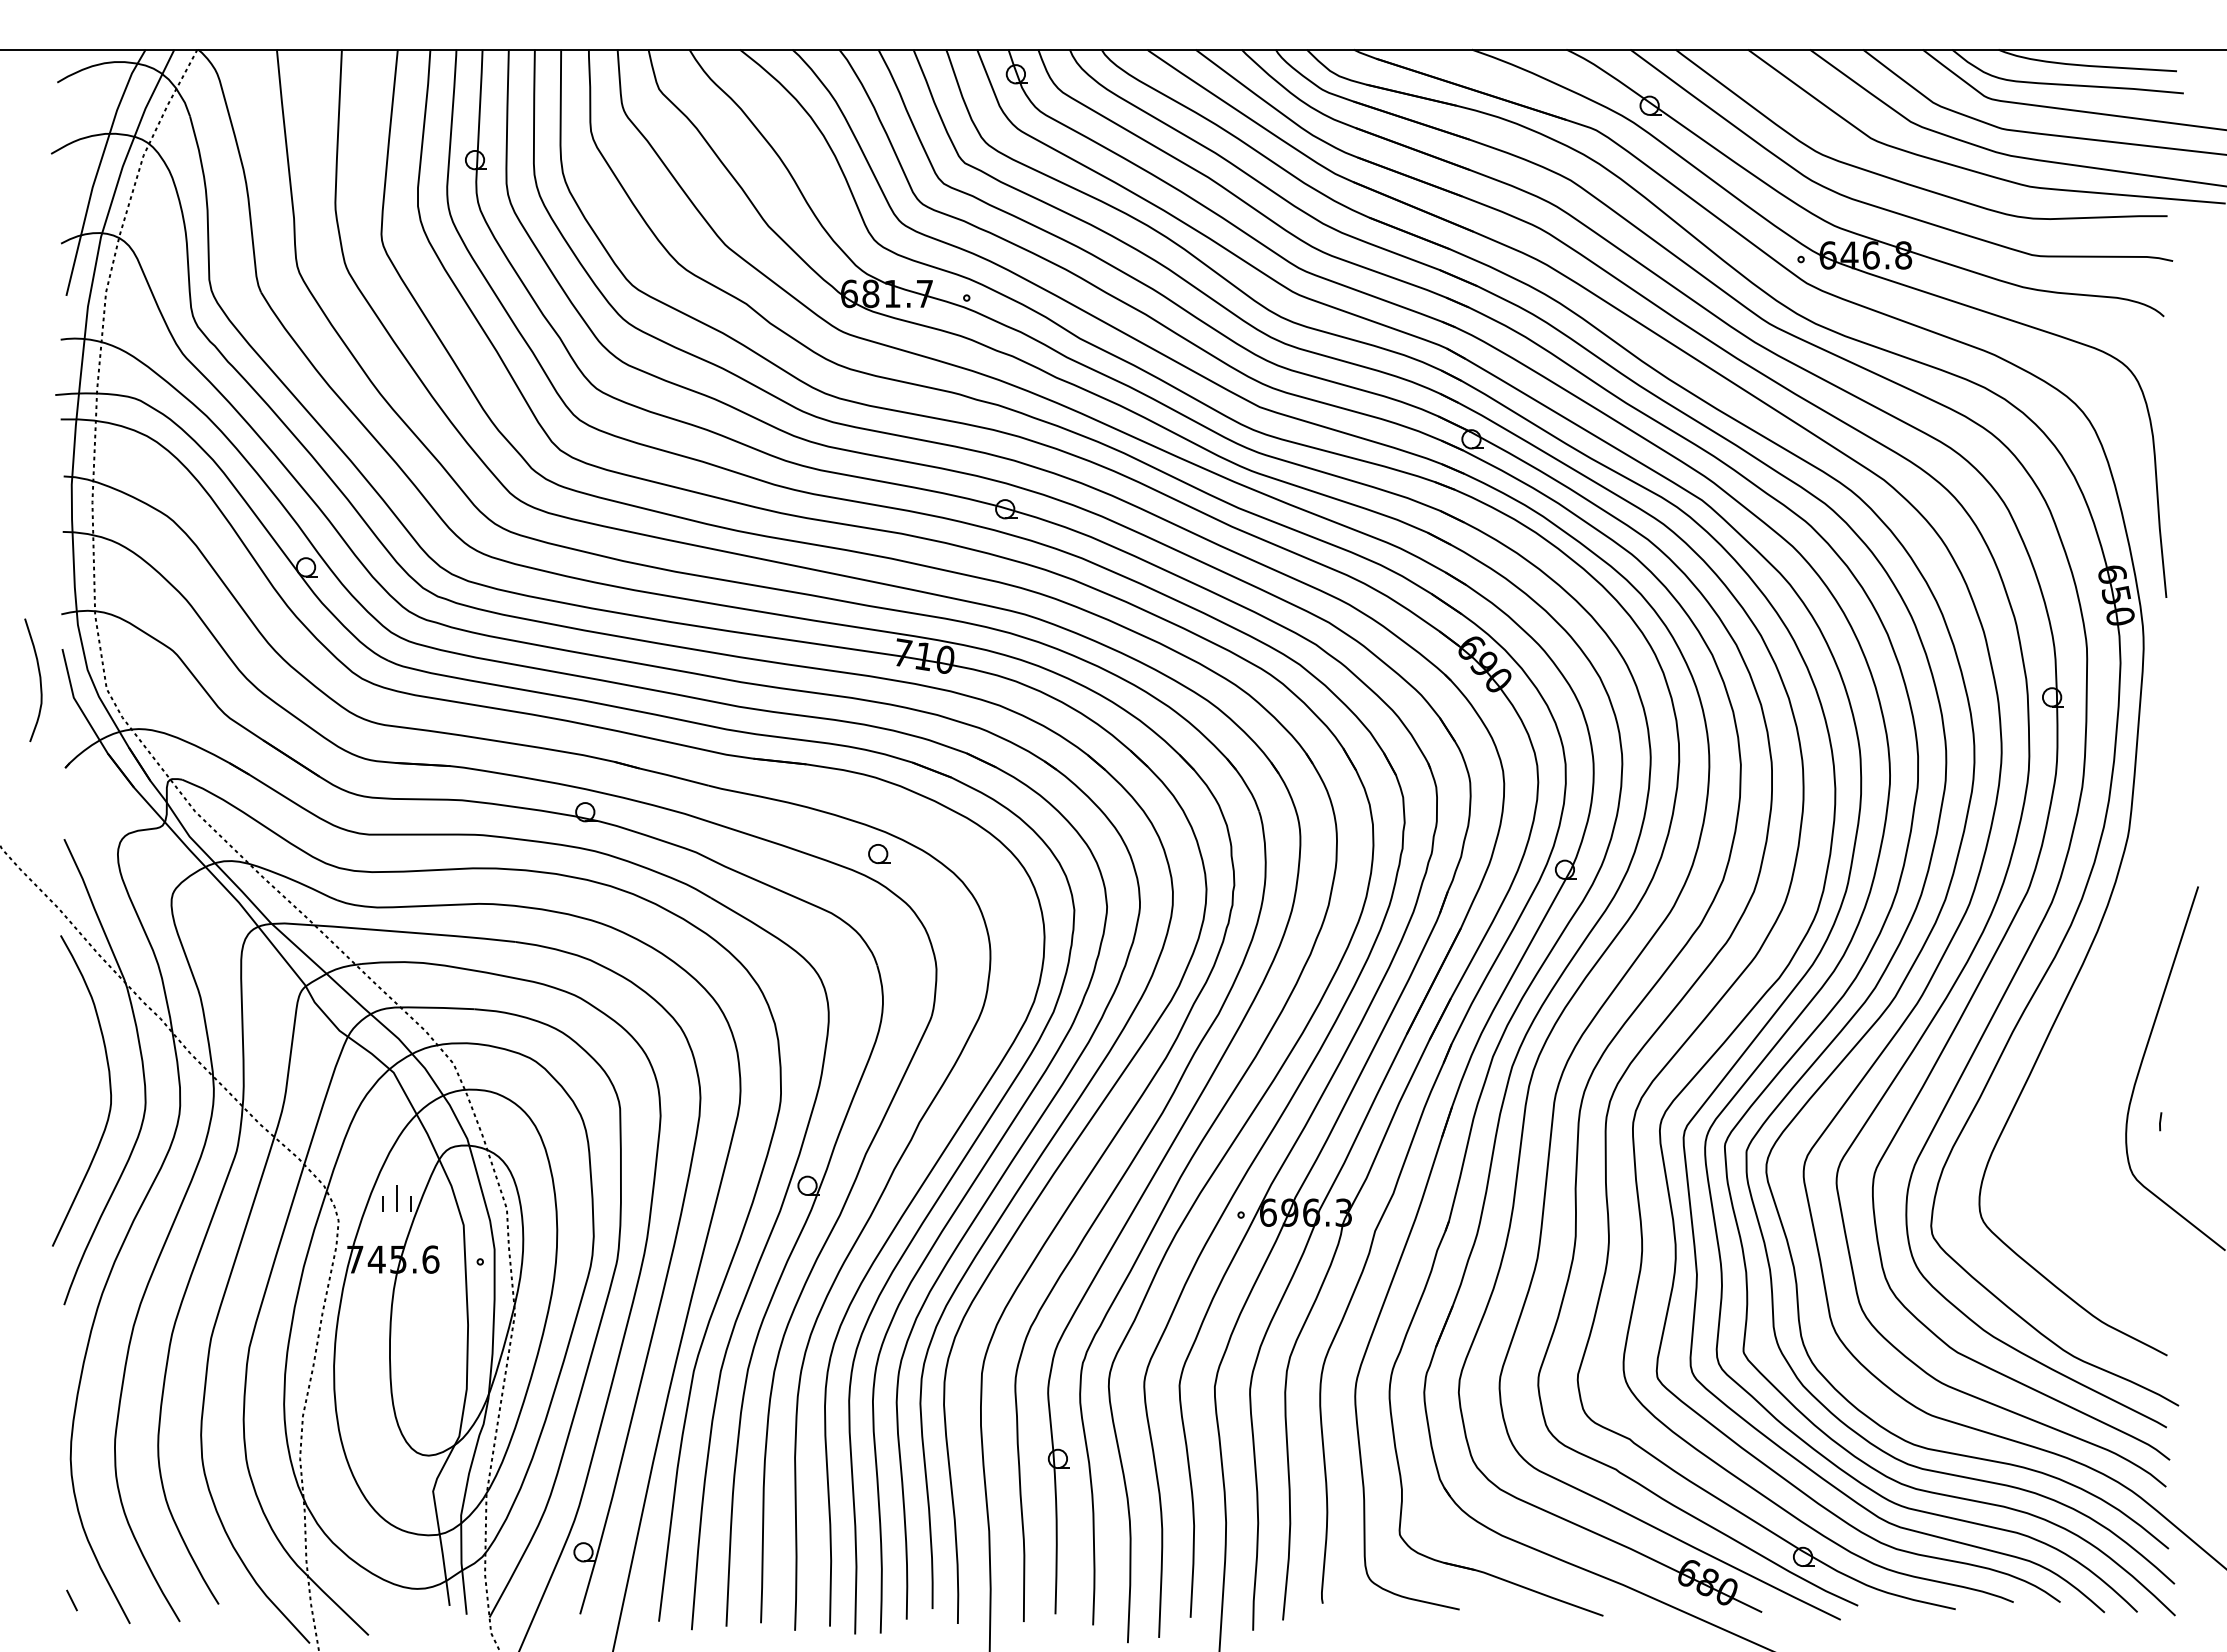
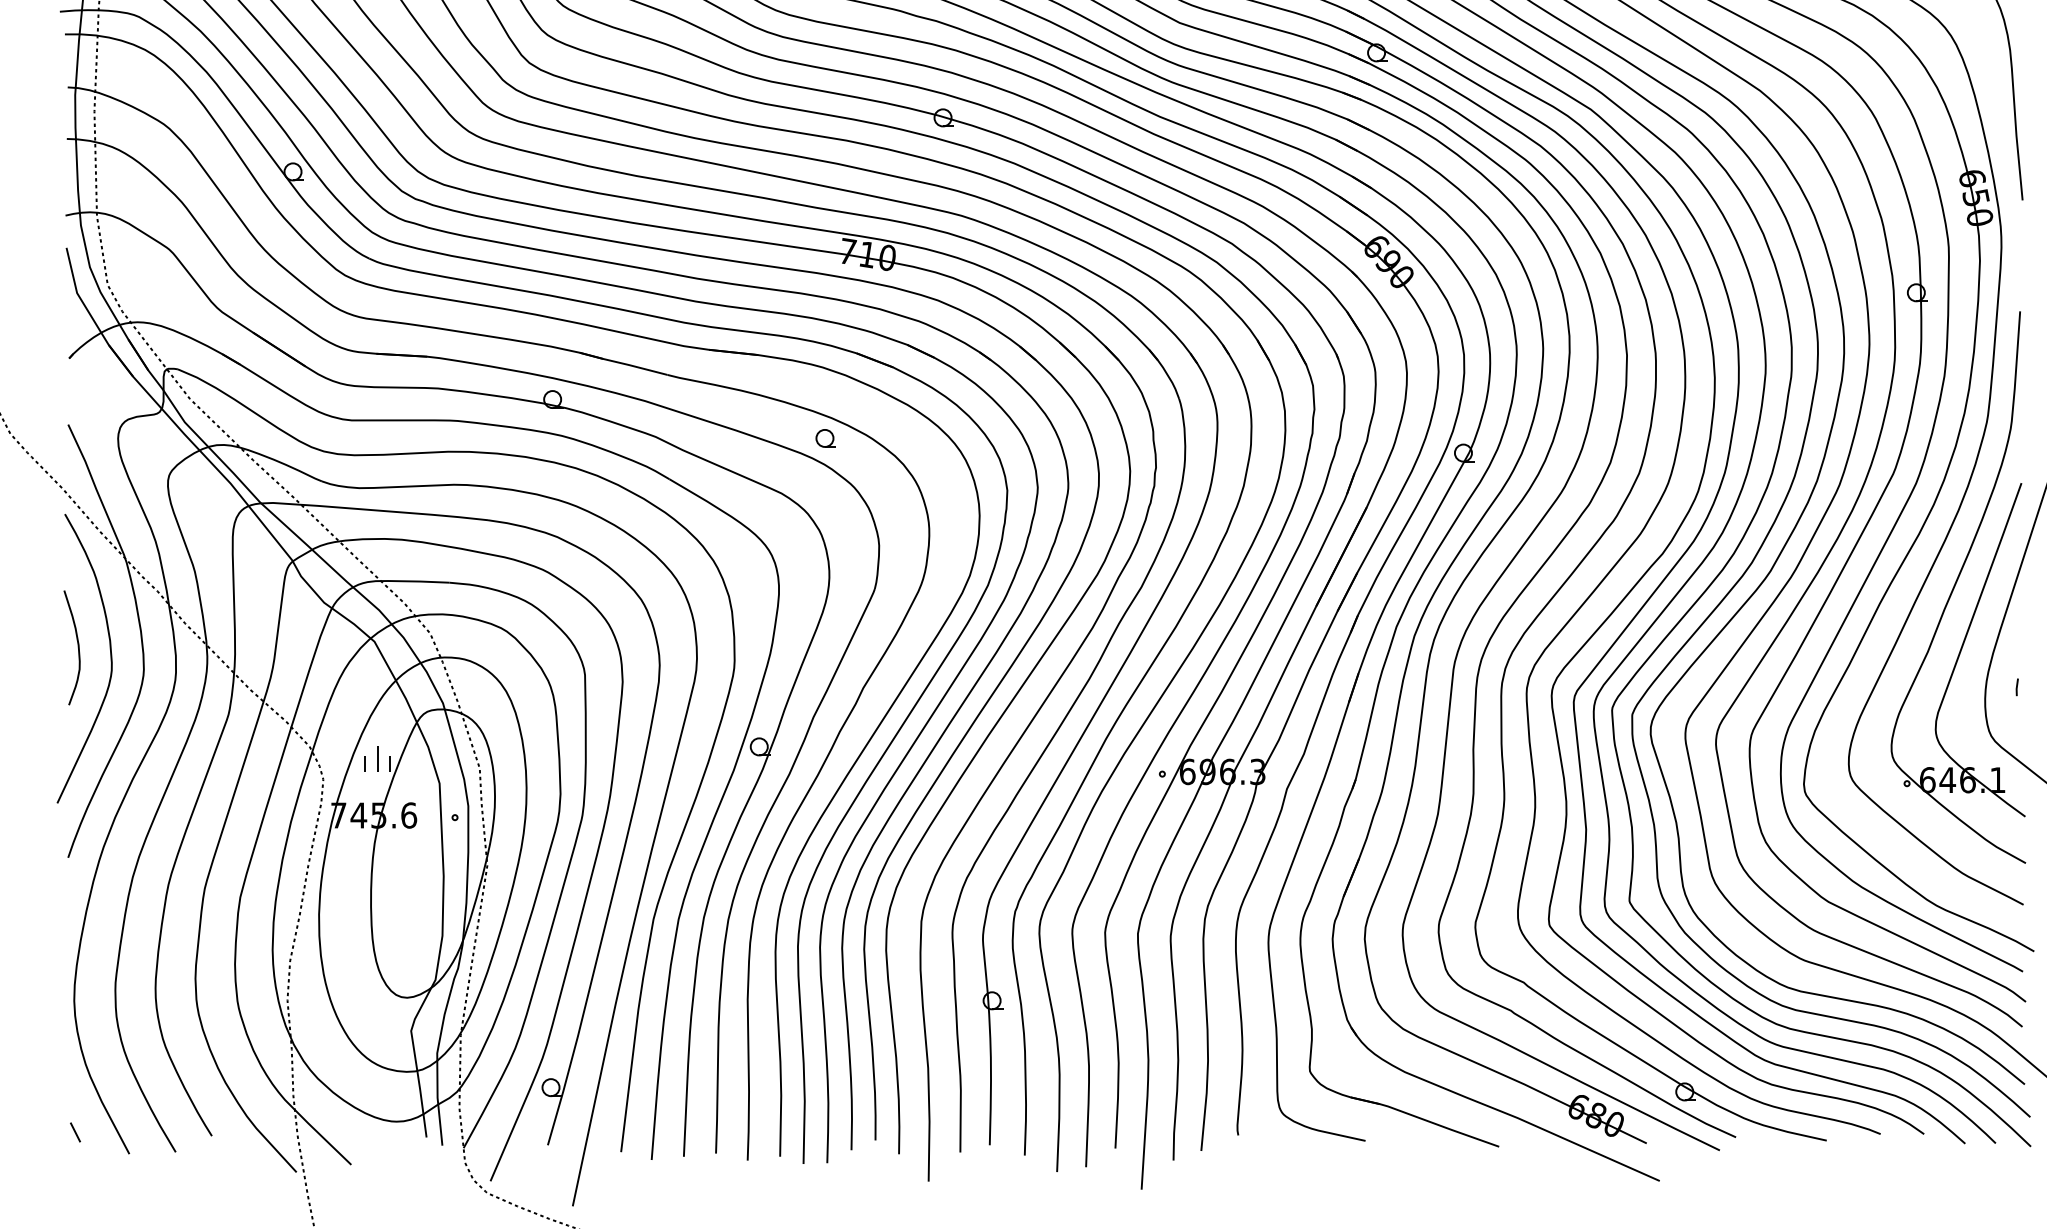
curve: (39, 680) -> (77, 648), moved
part: (2097, 1014) -> (1958, 587), added

